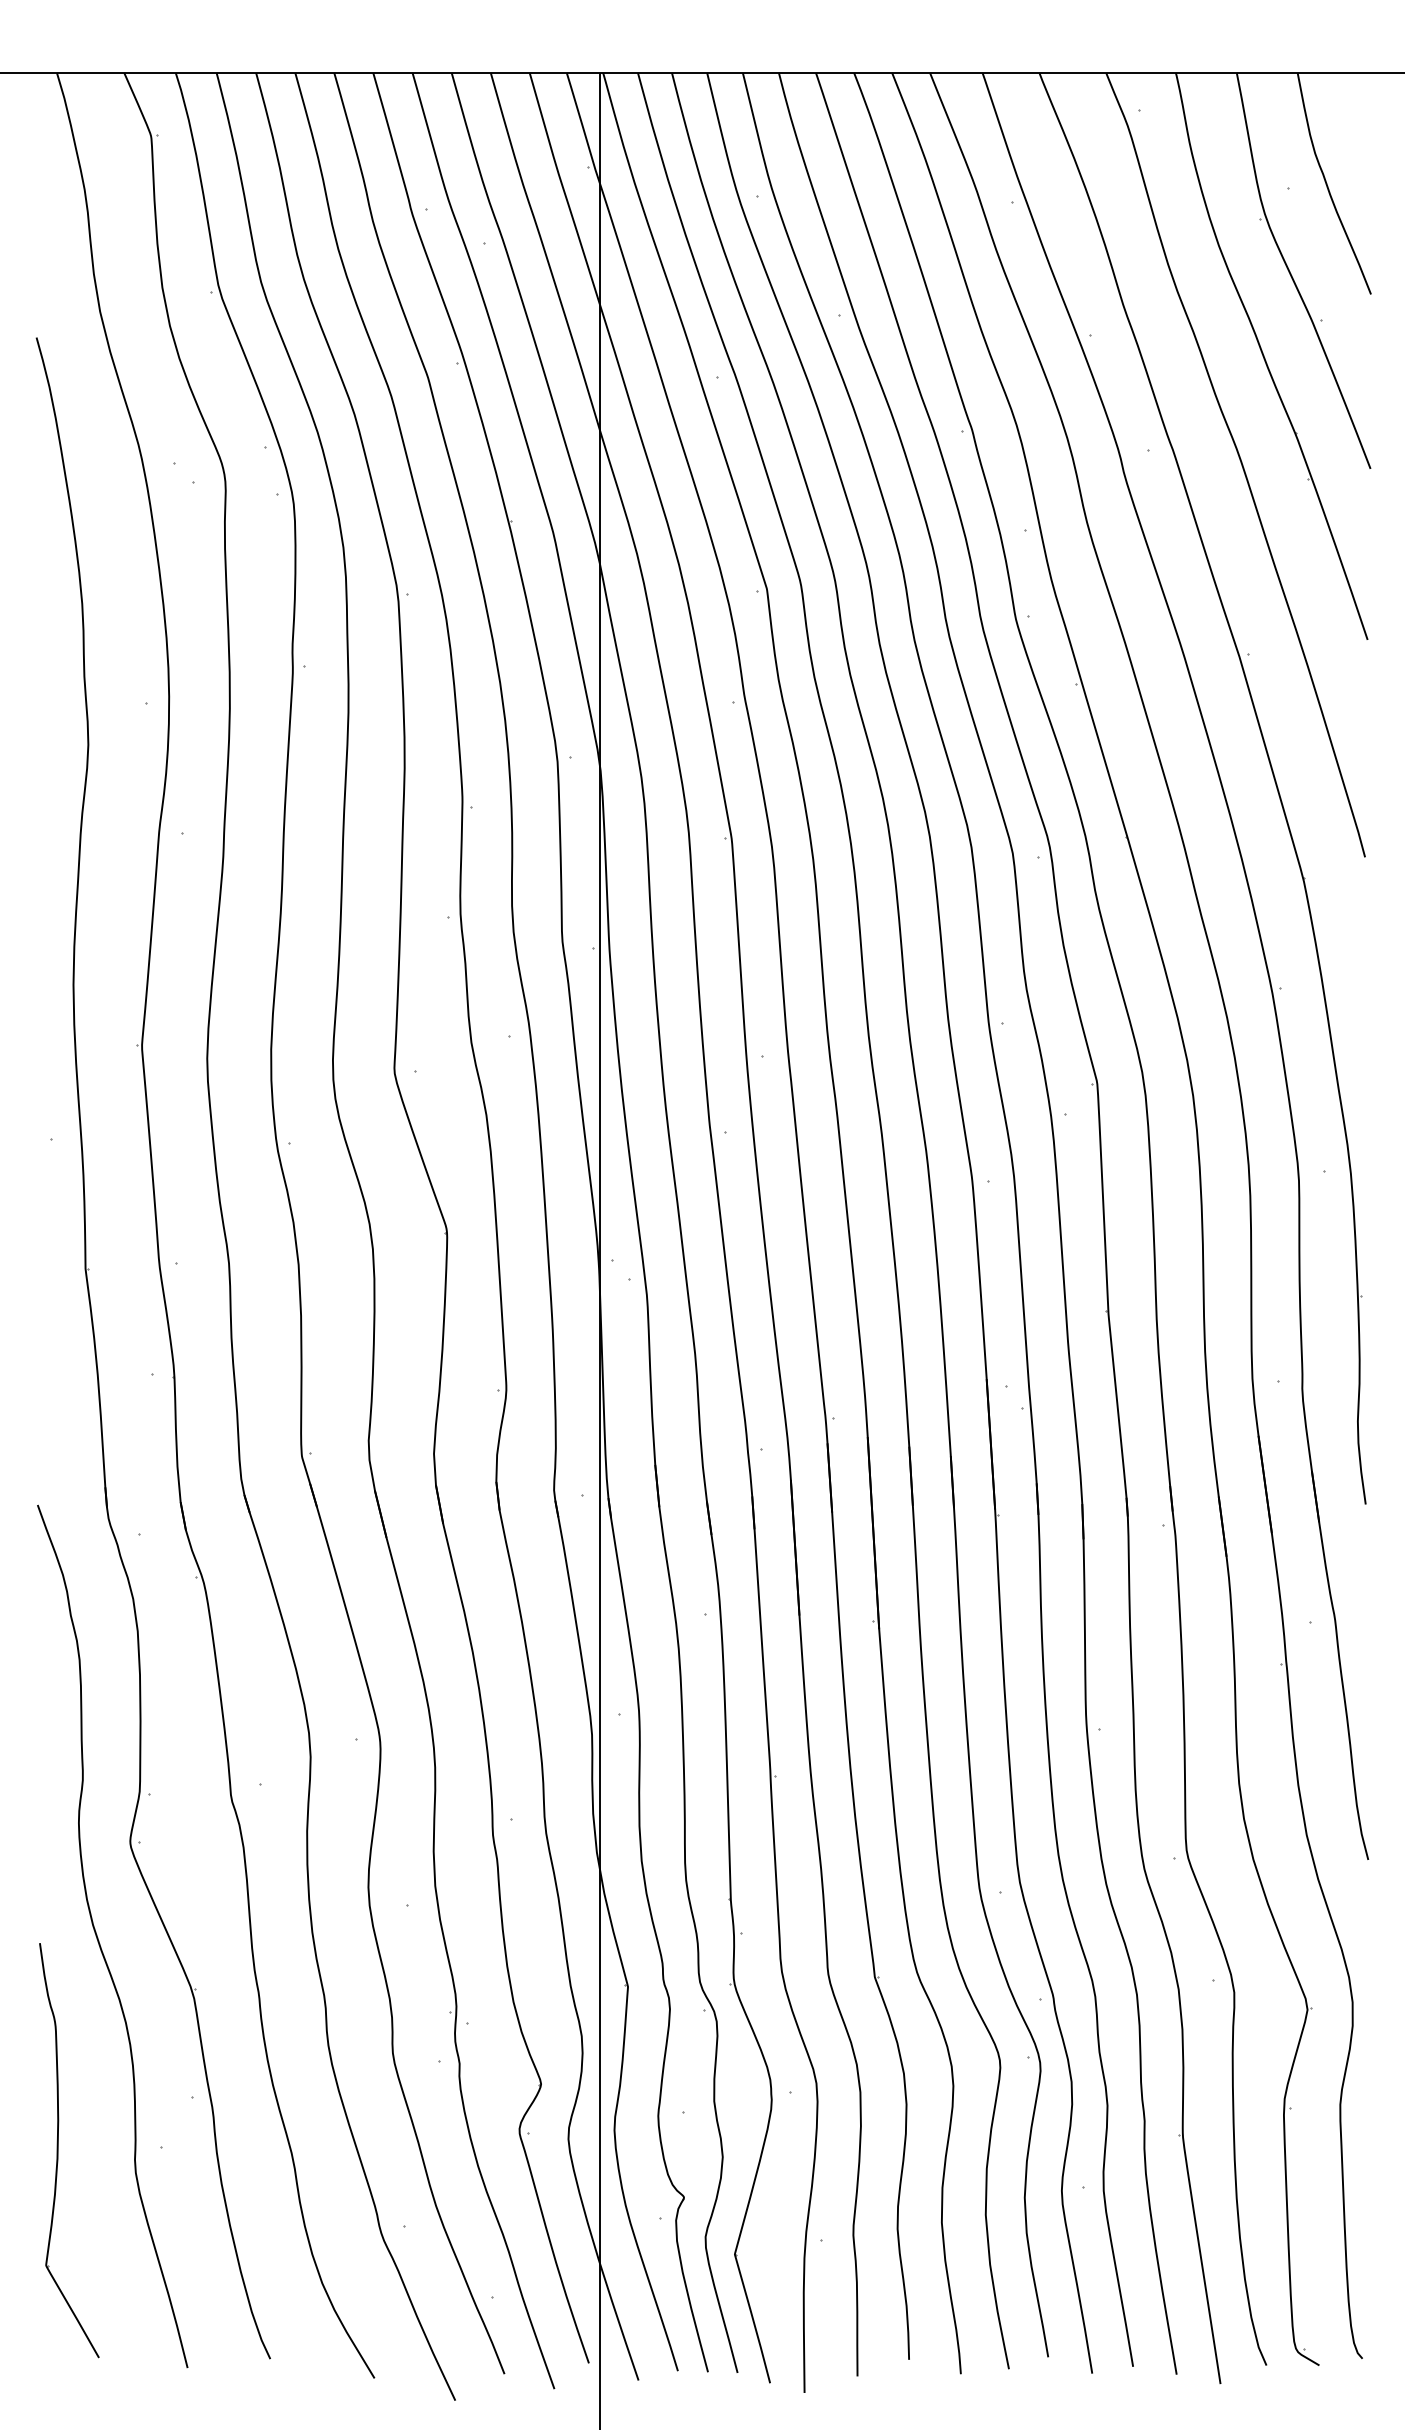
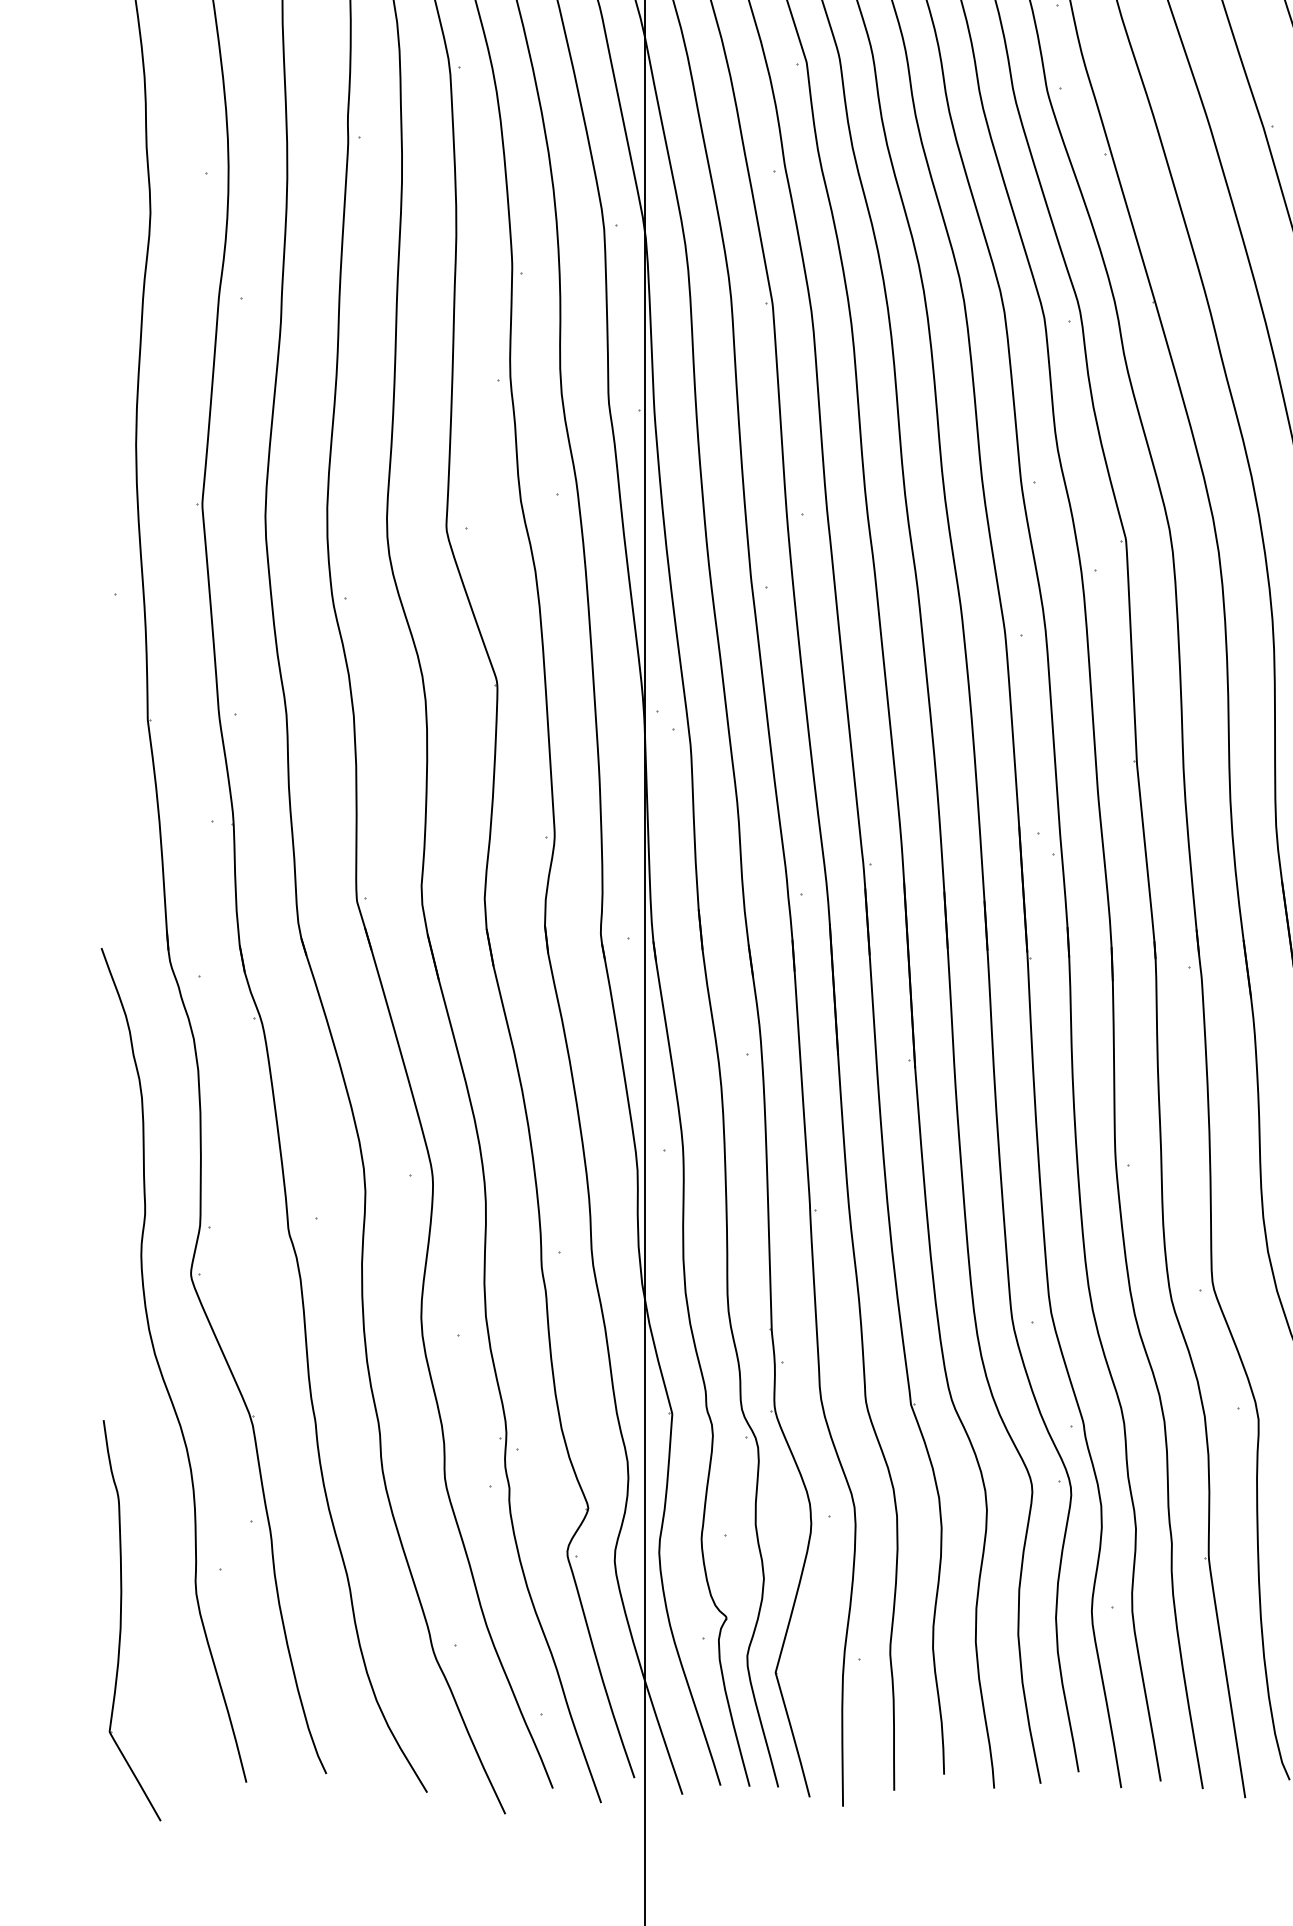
part: (58, 2150) -> (121, 1620), moved

